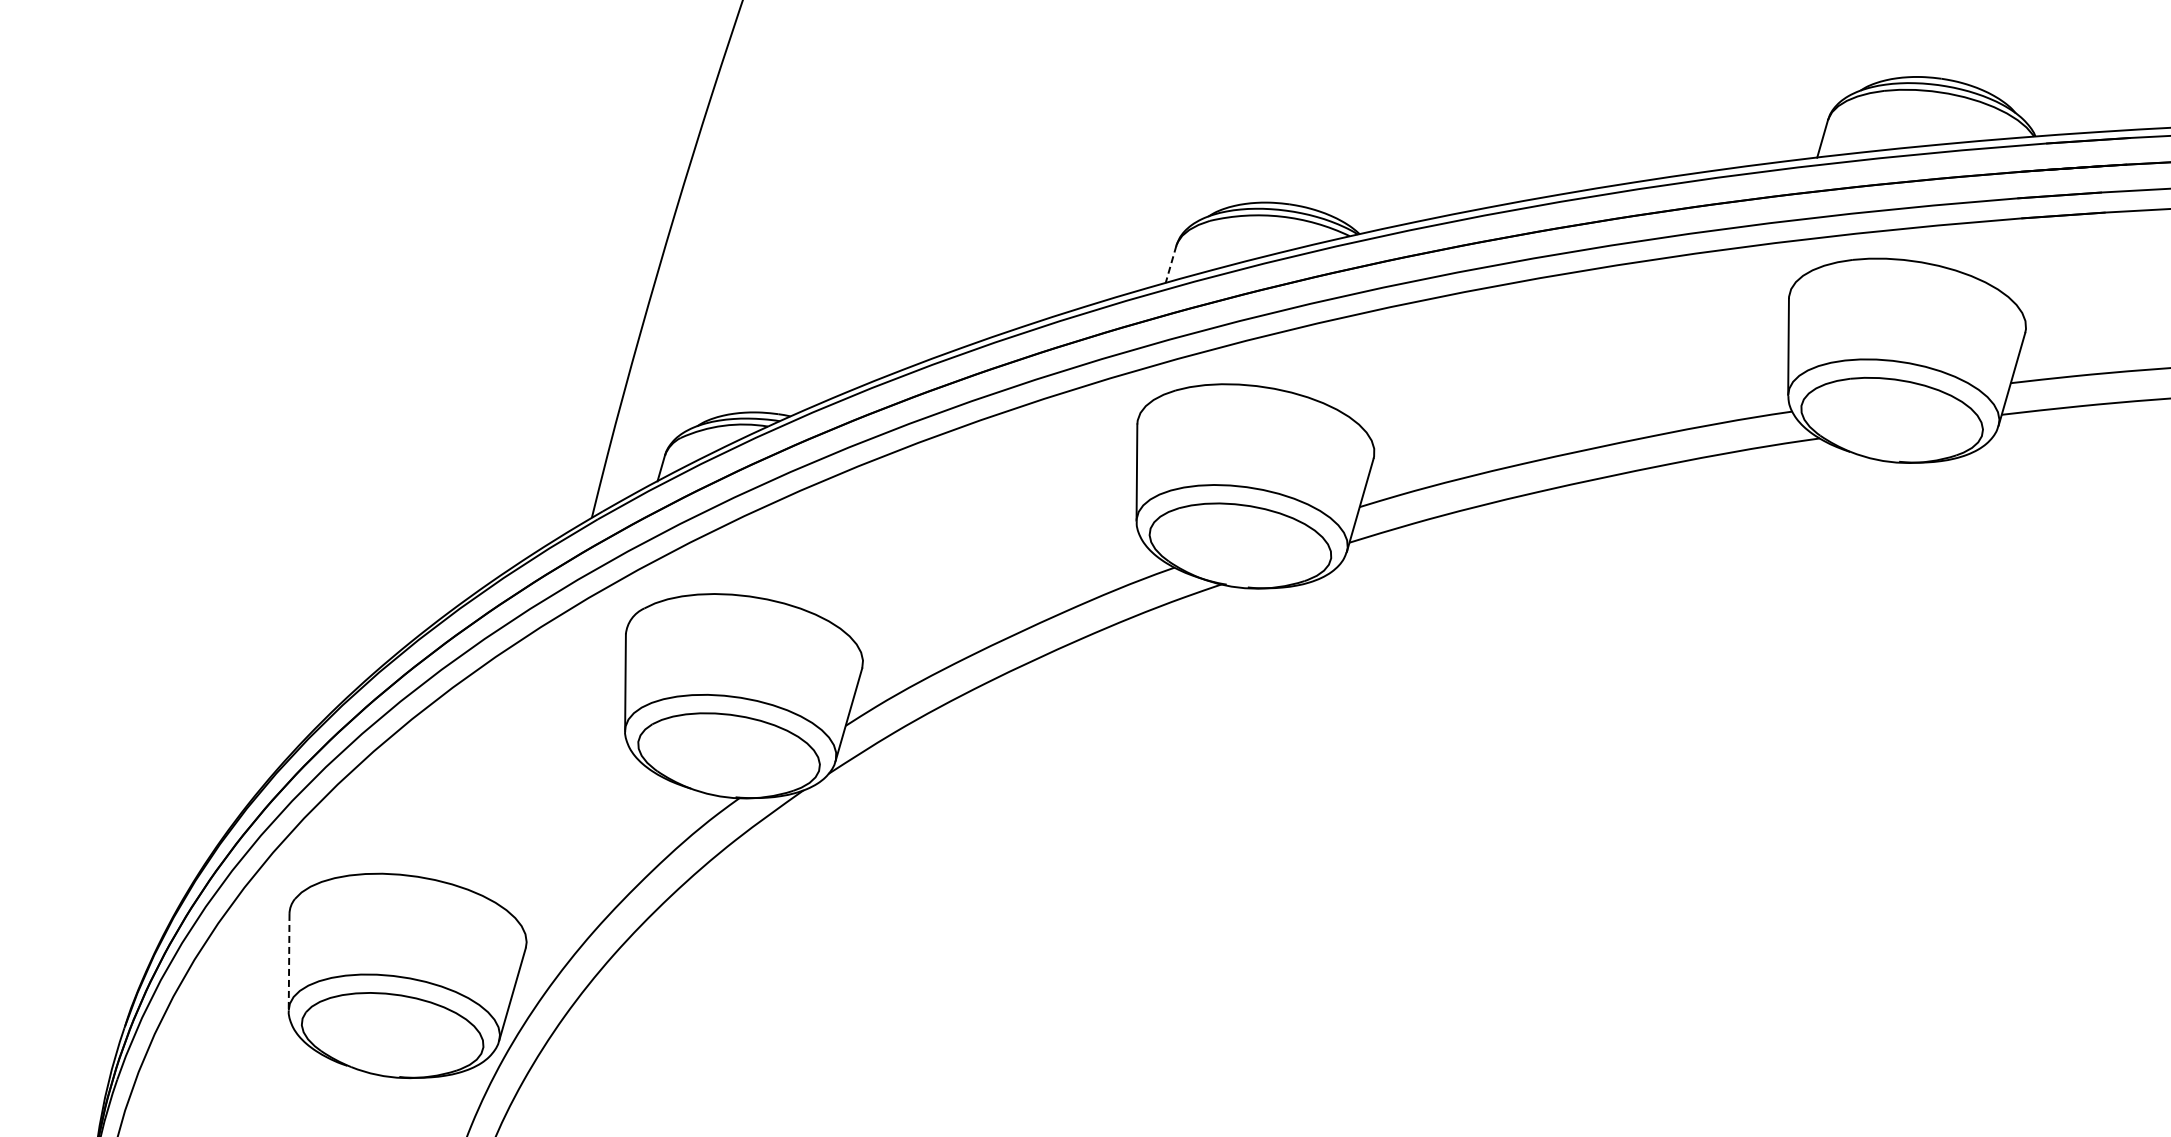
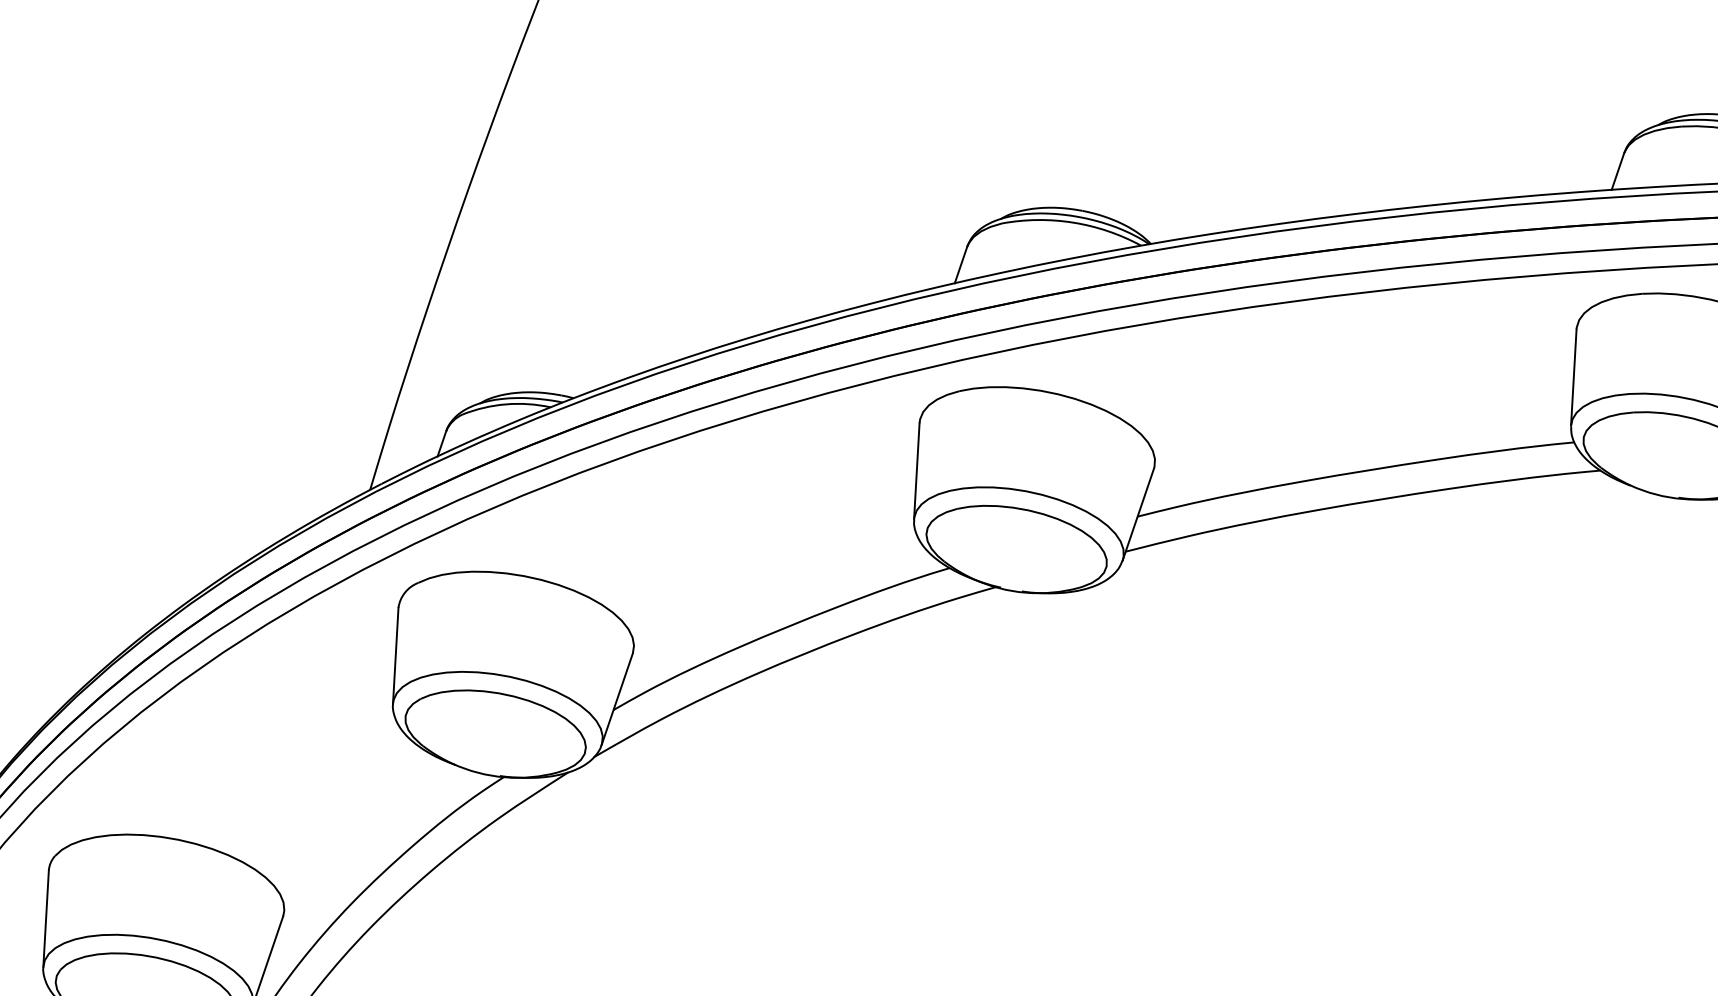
line: (1170, 264) -> (960, 265), dashed -> solid
line: (289, 962) -> (46, 919), dashed -> solid

